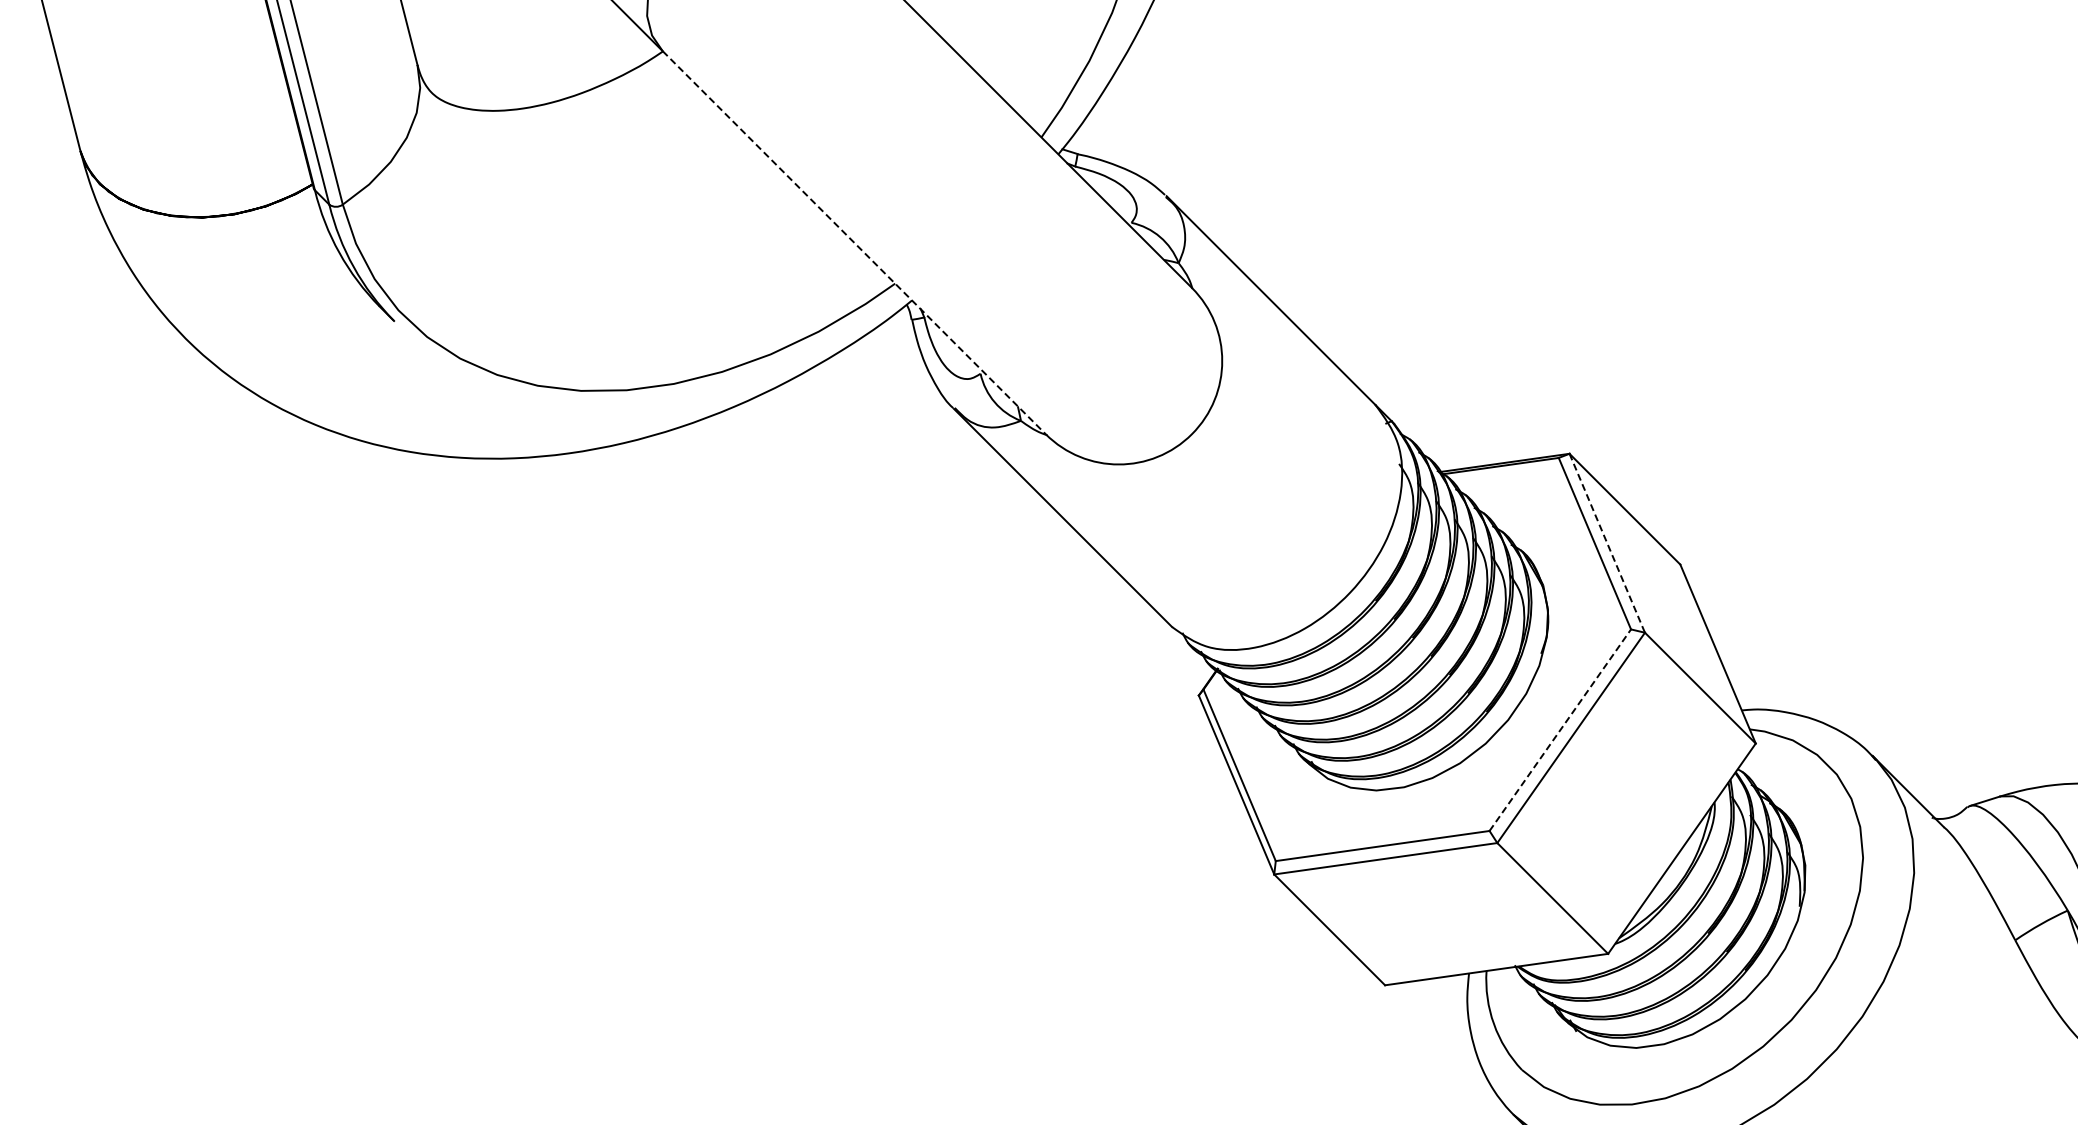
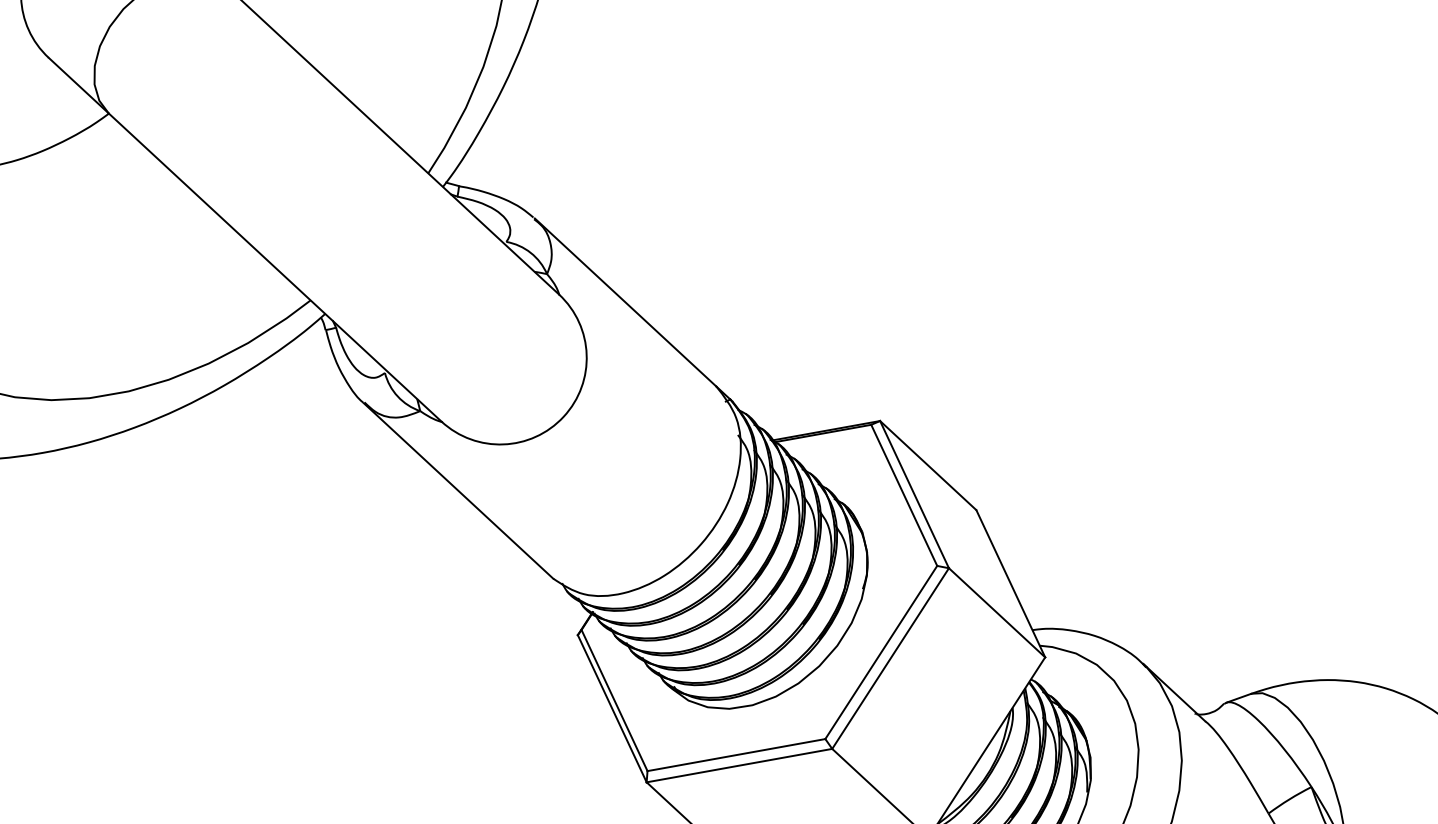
line: (854, 242) -> (275, 267), dashed -> solid
line: (1607, 543) -> (914, 494), dashed -> solid
line: (1560, 729) -> (881, 651), dashed -> solid

